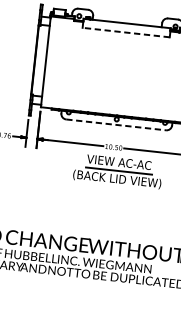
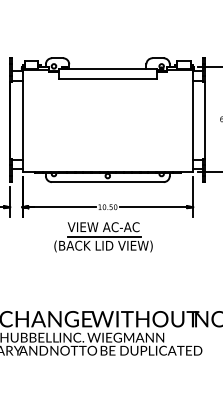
line: (125, 32) -> (107, 78), dashed -> solid
line: (115, 125) -> (107, 182), dashed -> solid
part: (118, 171) -> (103, 237), moved

